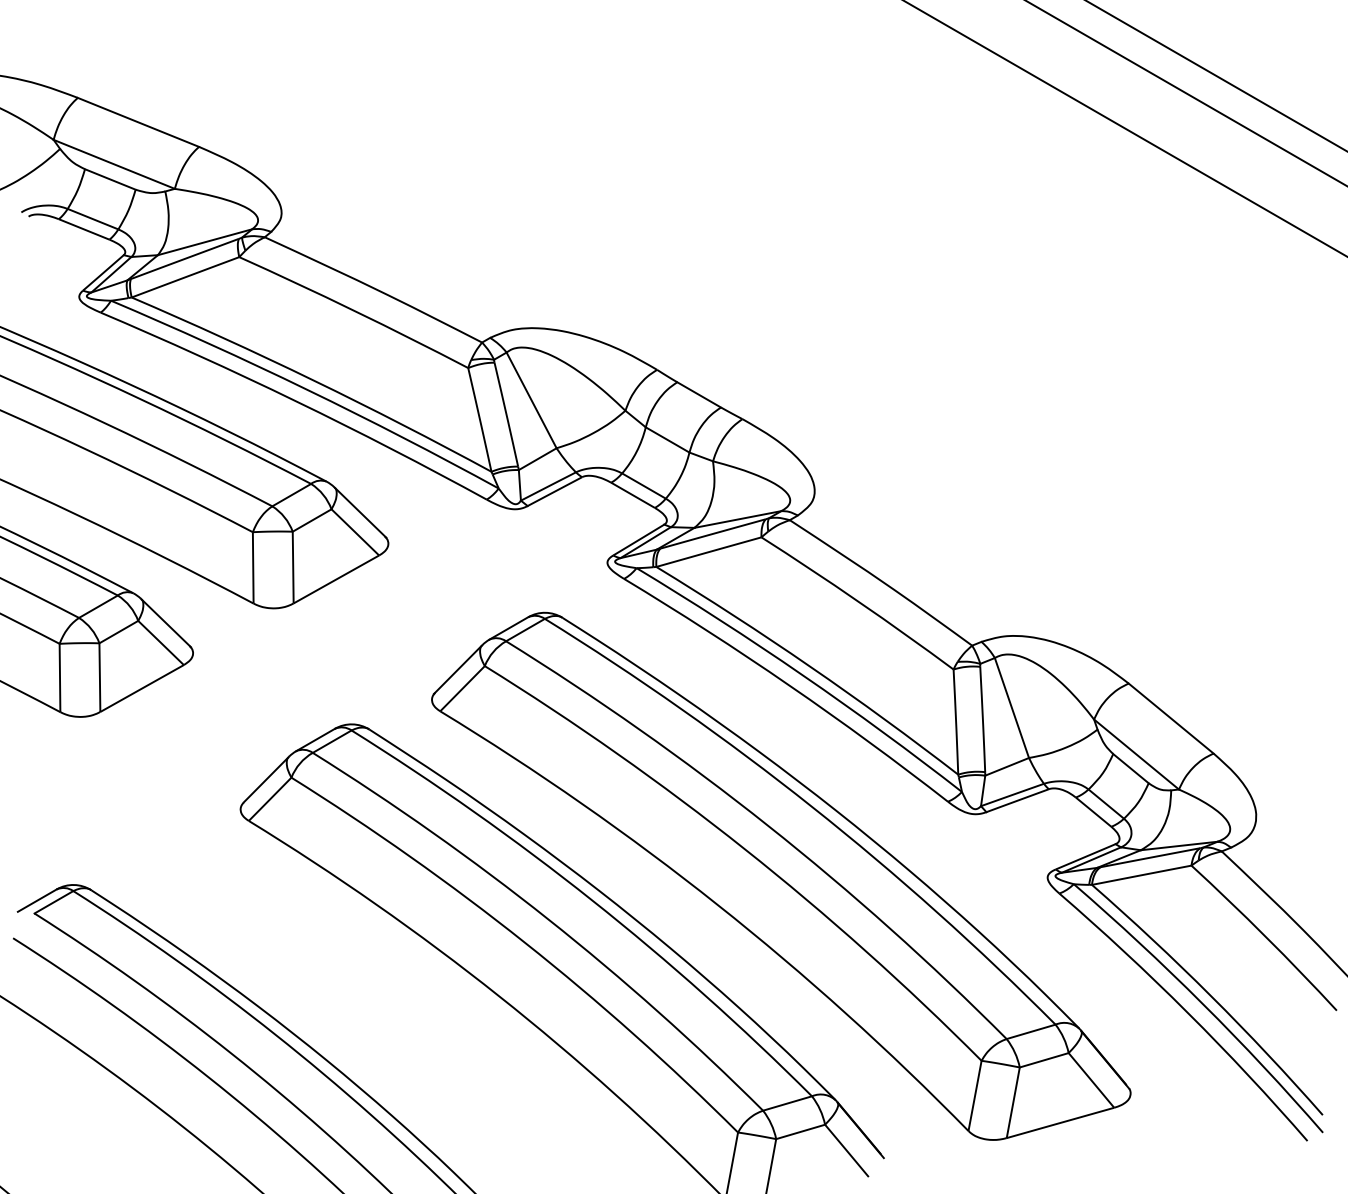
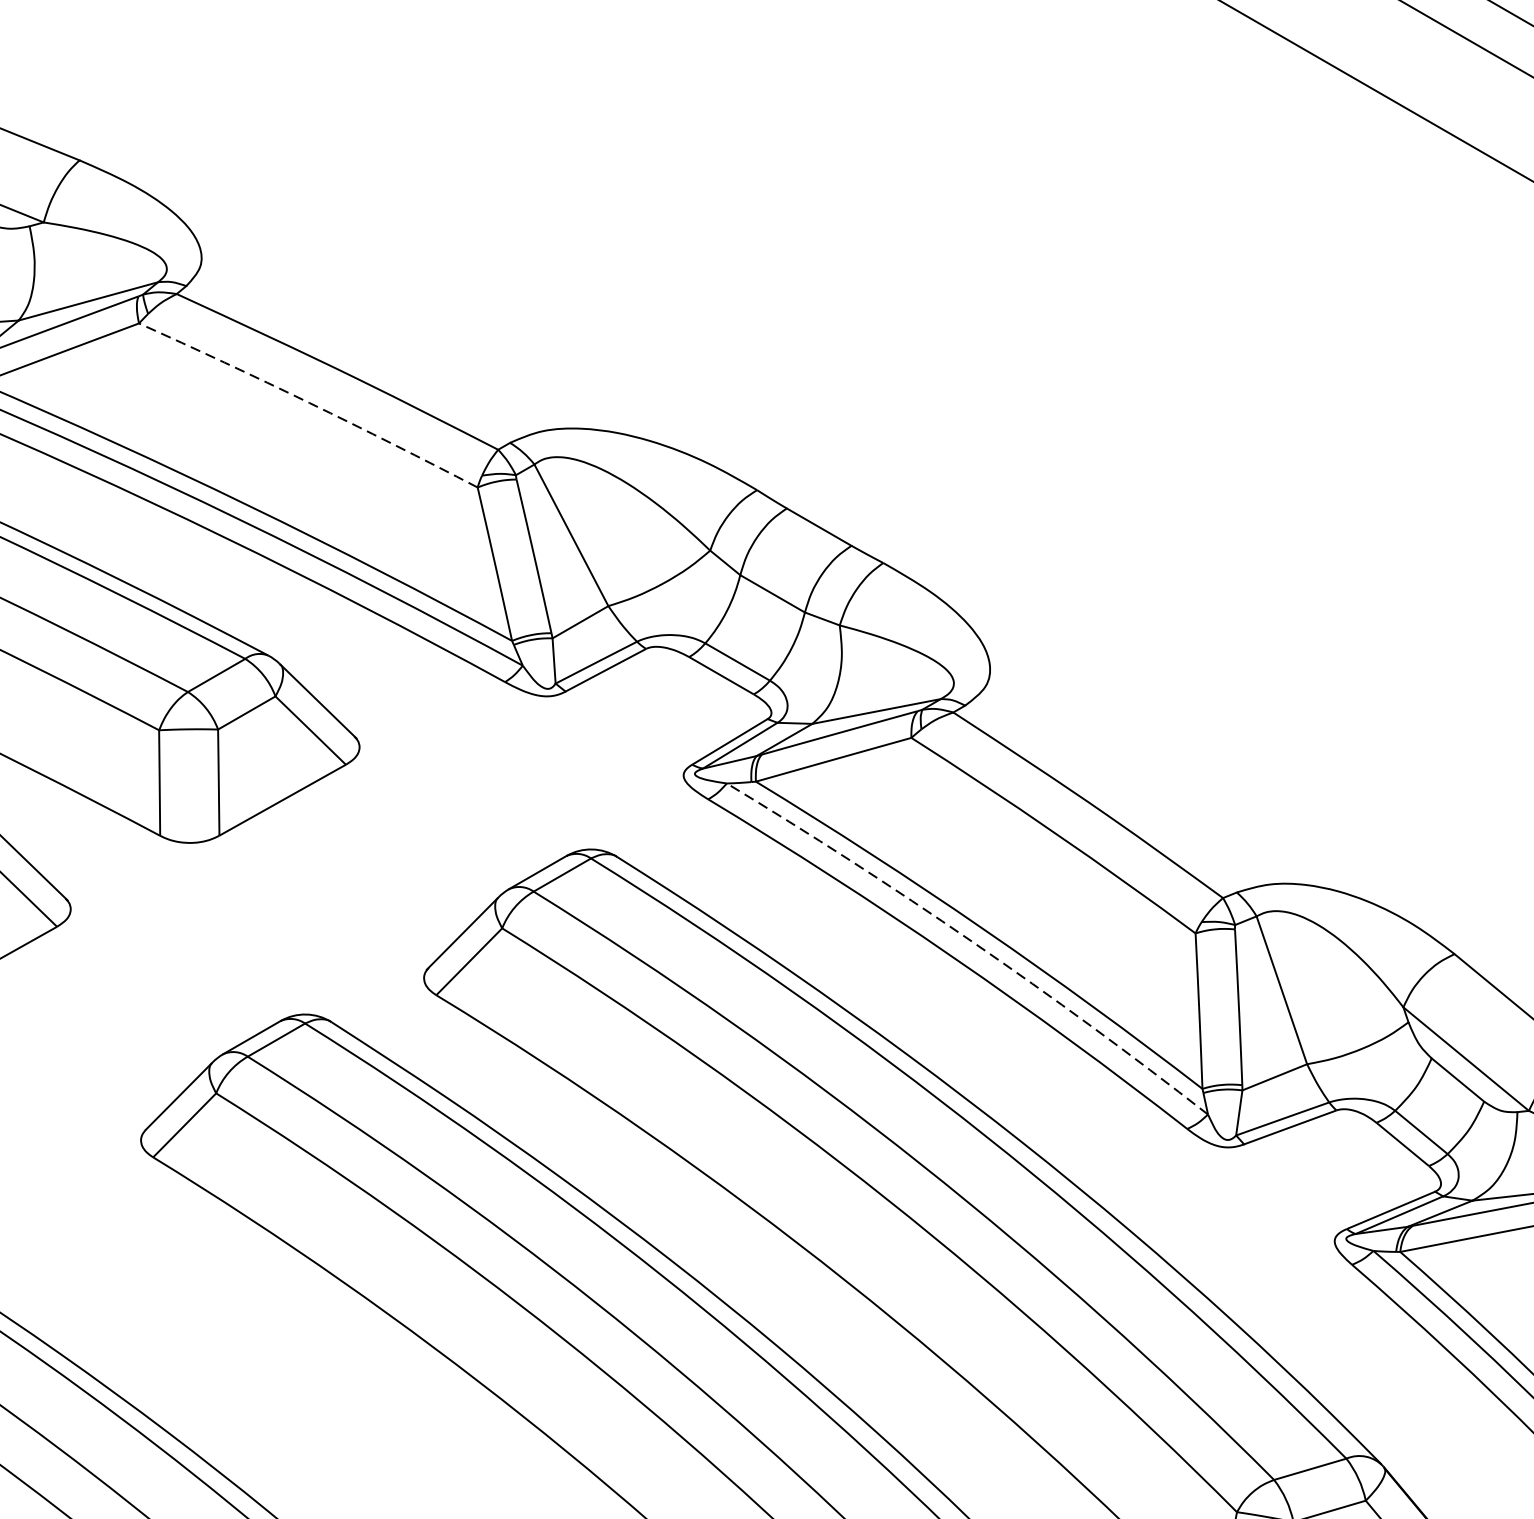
arc: (354, 310) -> (309, 402), solid -> dashed
arc: (802, 675) -> (972, 942), solid -> dashed

